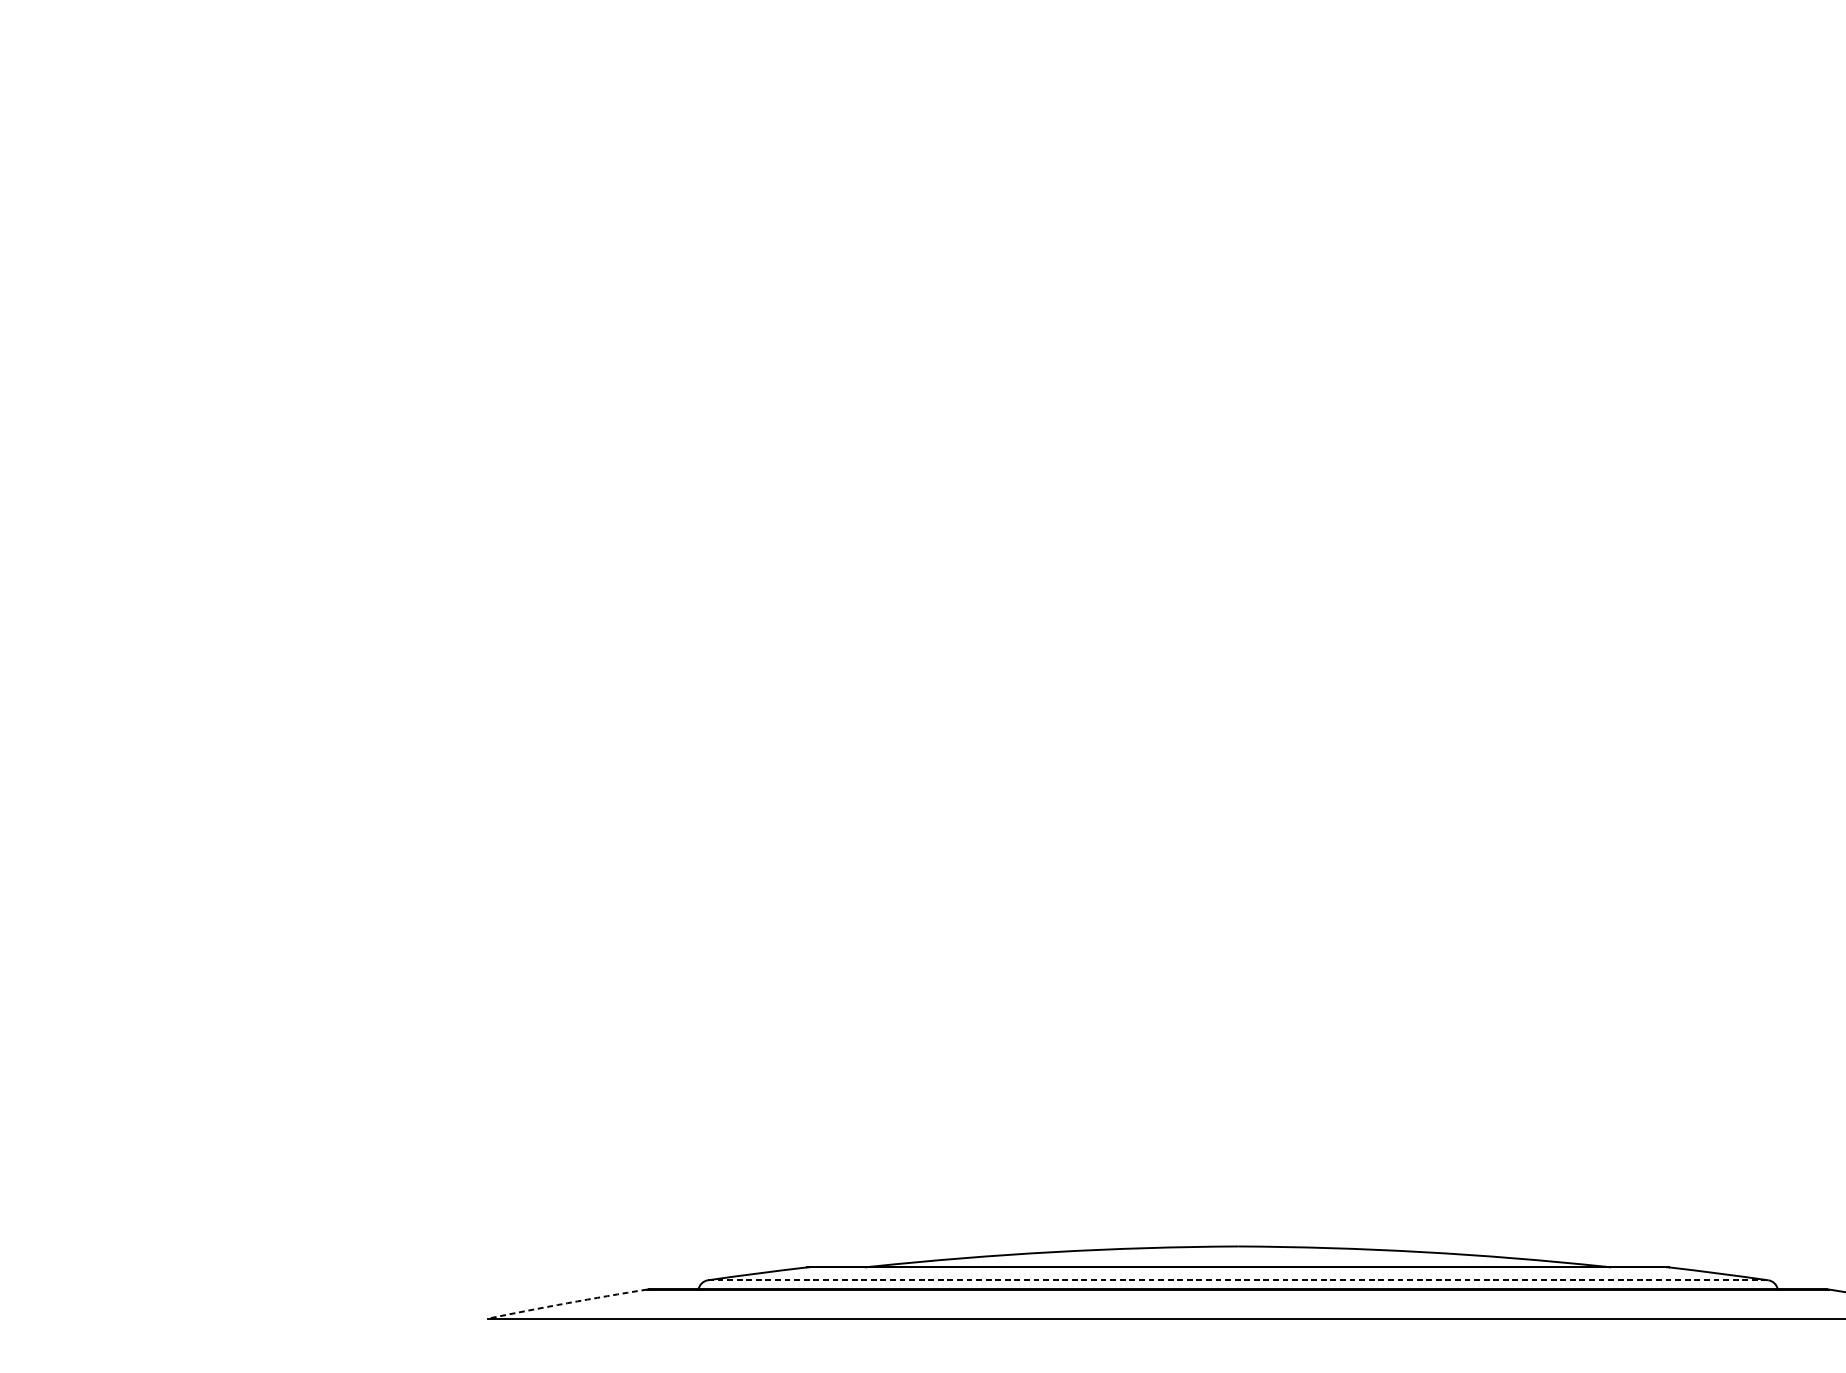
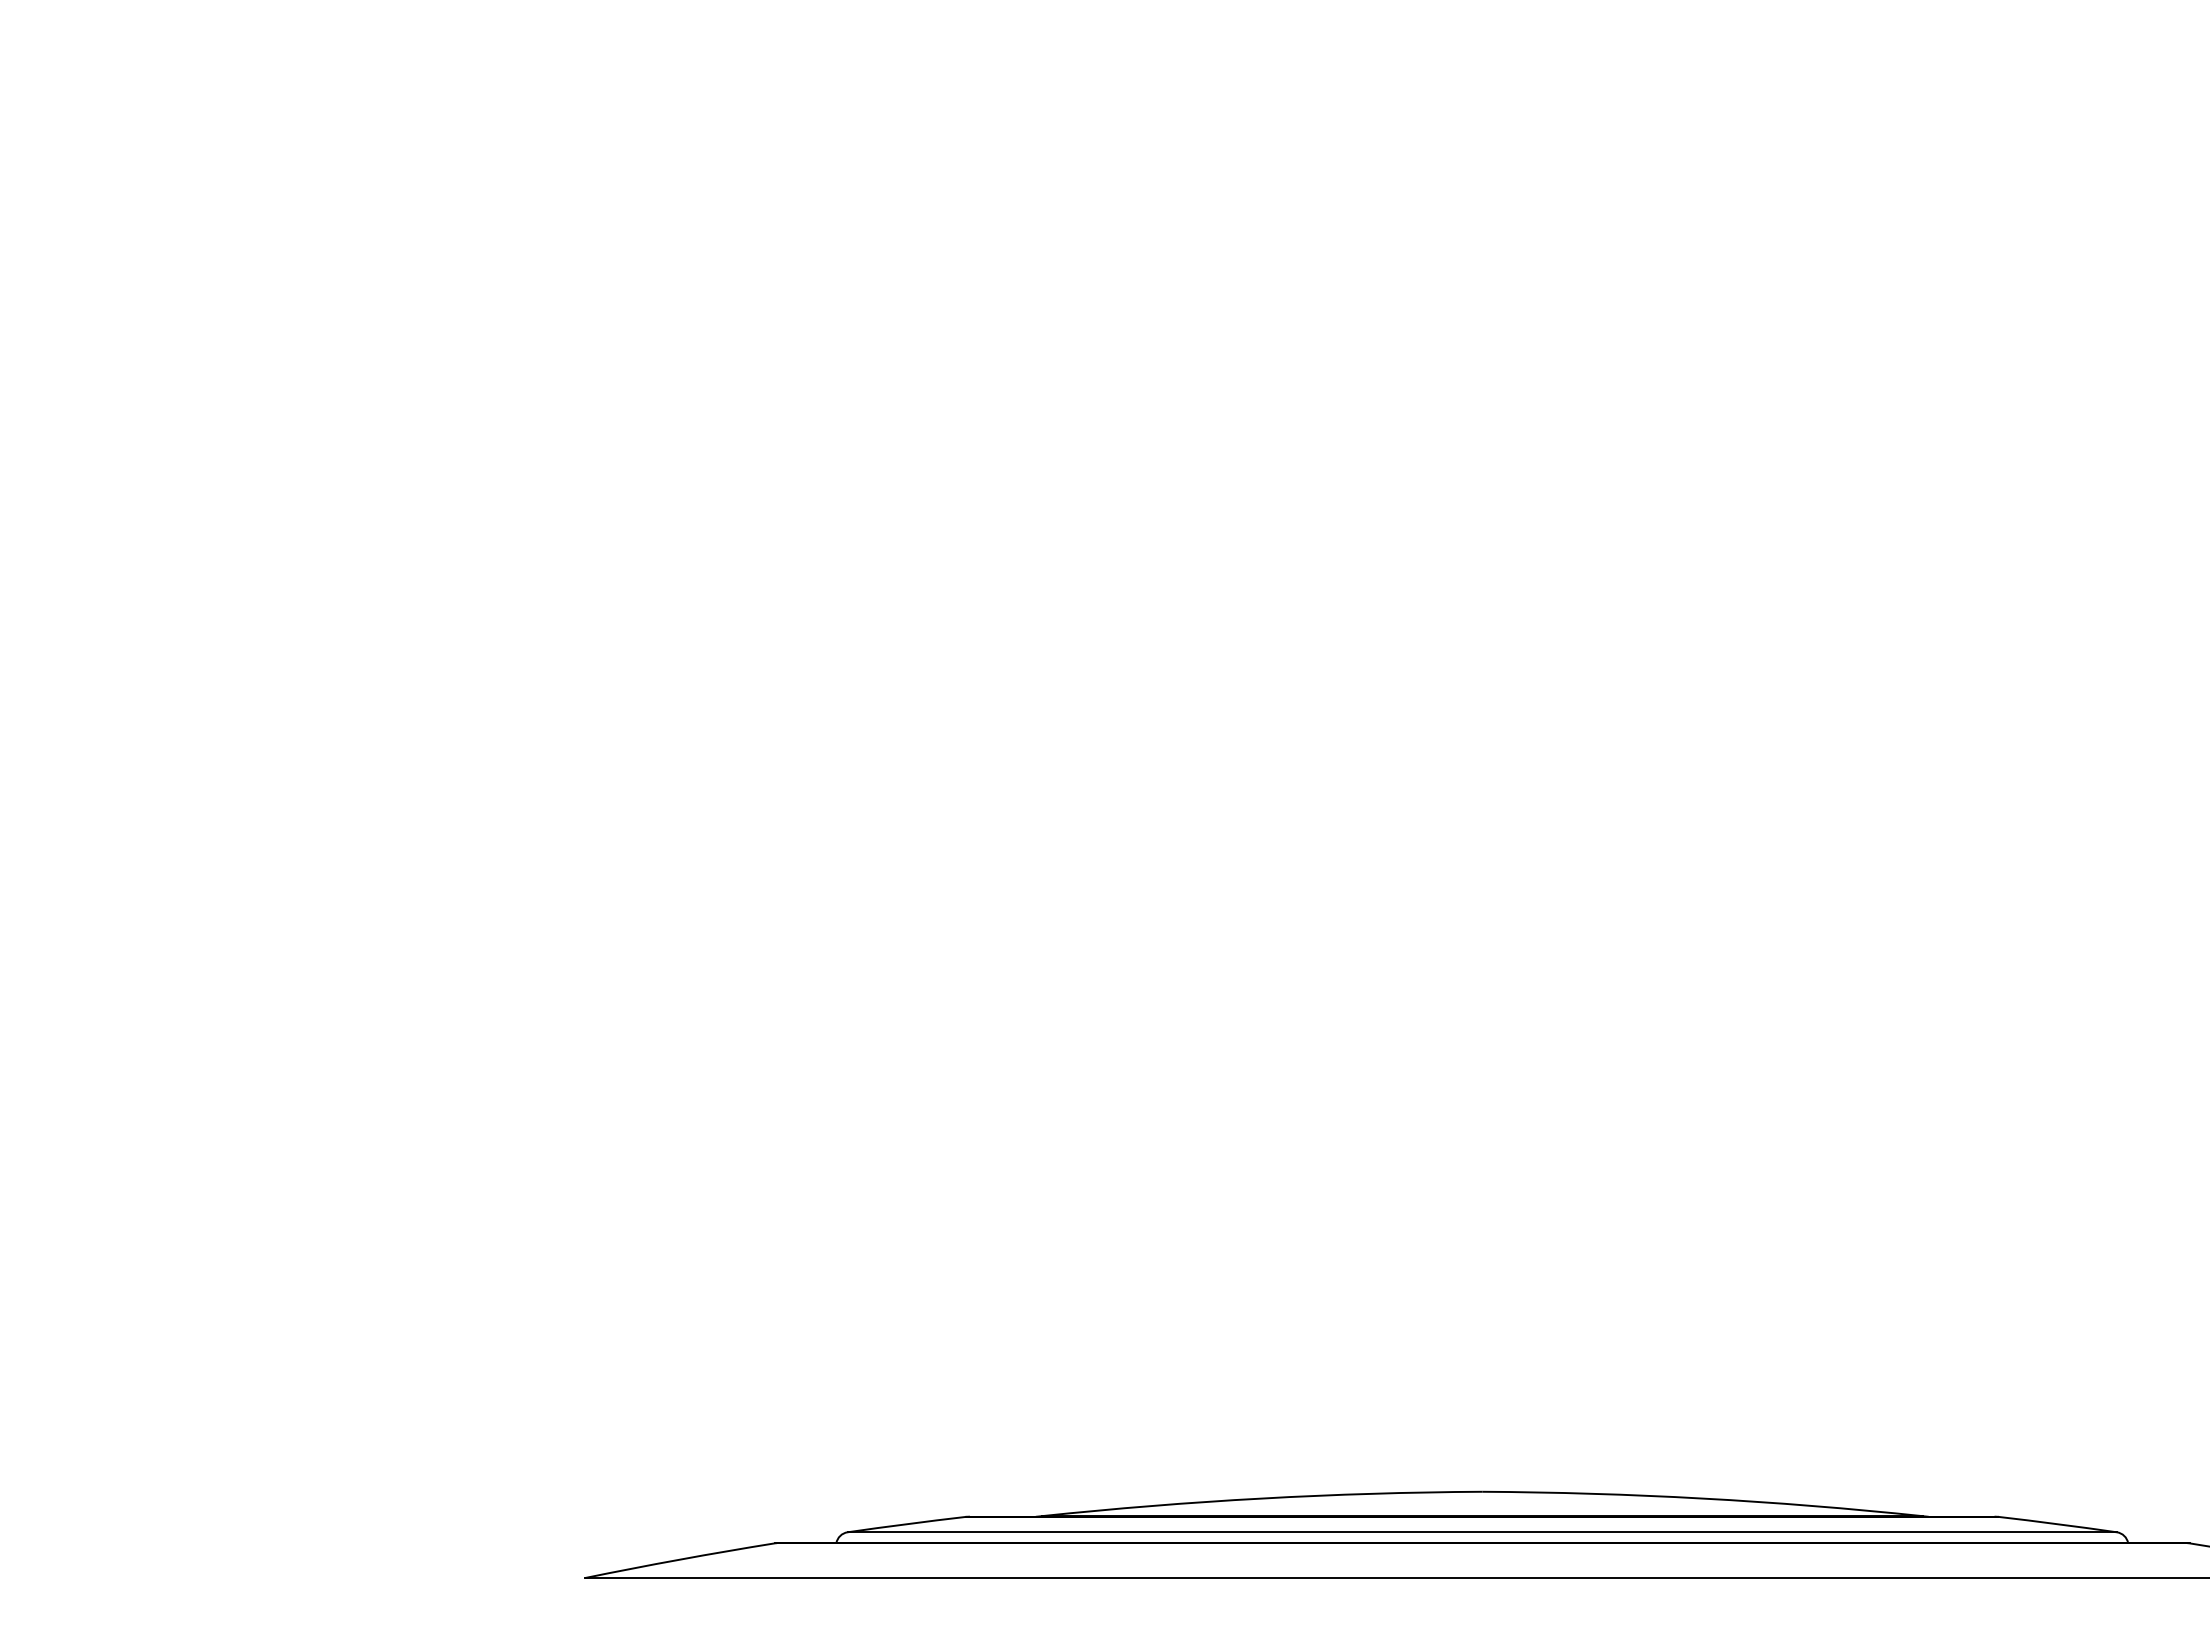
line: (1238, 1280) -> (1482, 1532), dashed -> solid
arc: (567, 1303) -> (679, 1559), dashed -> solid

